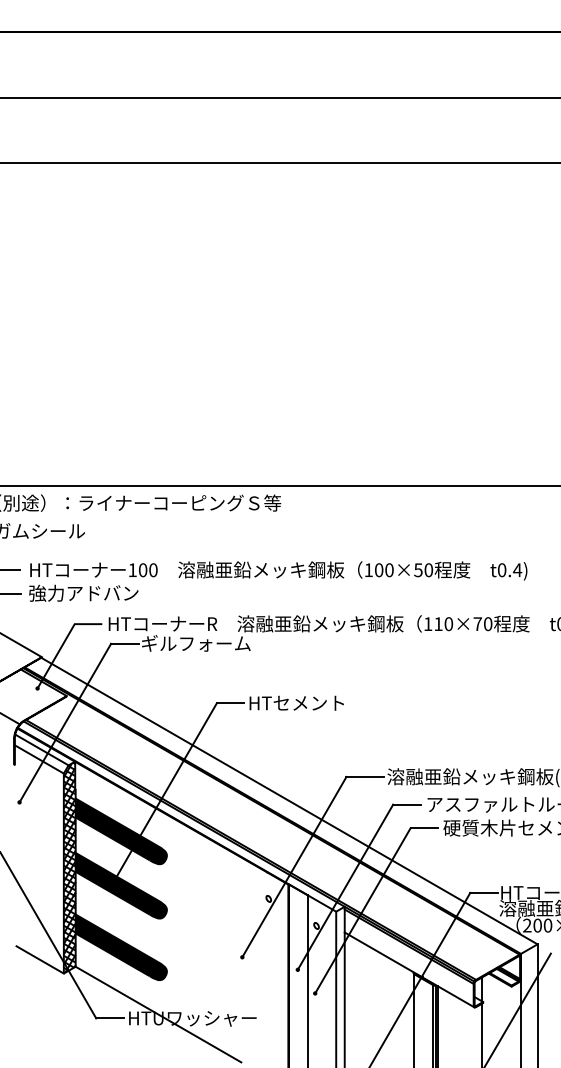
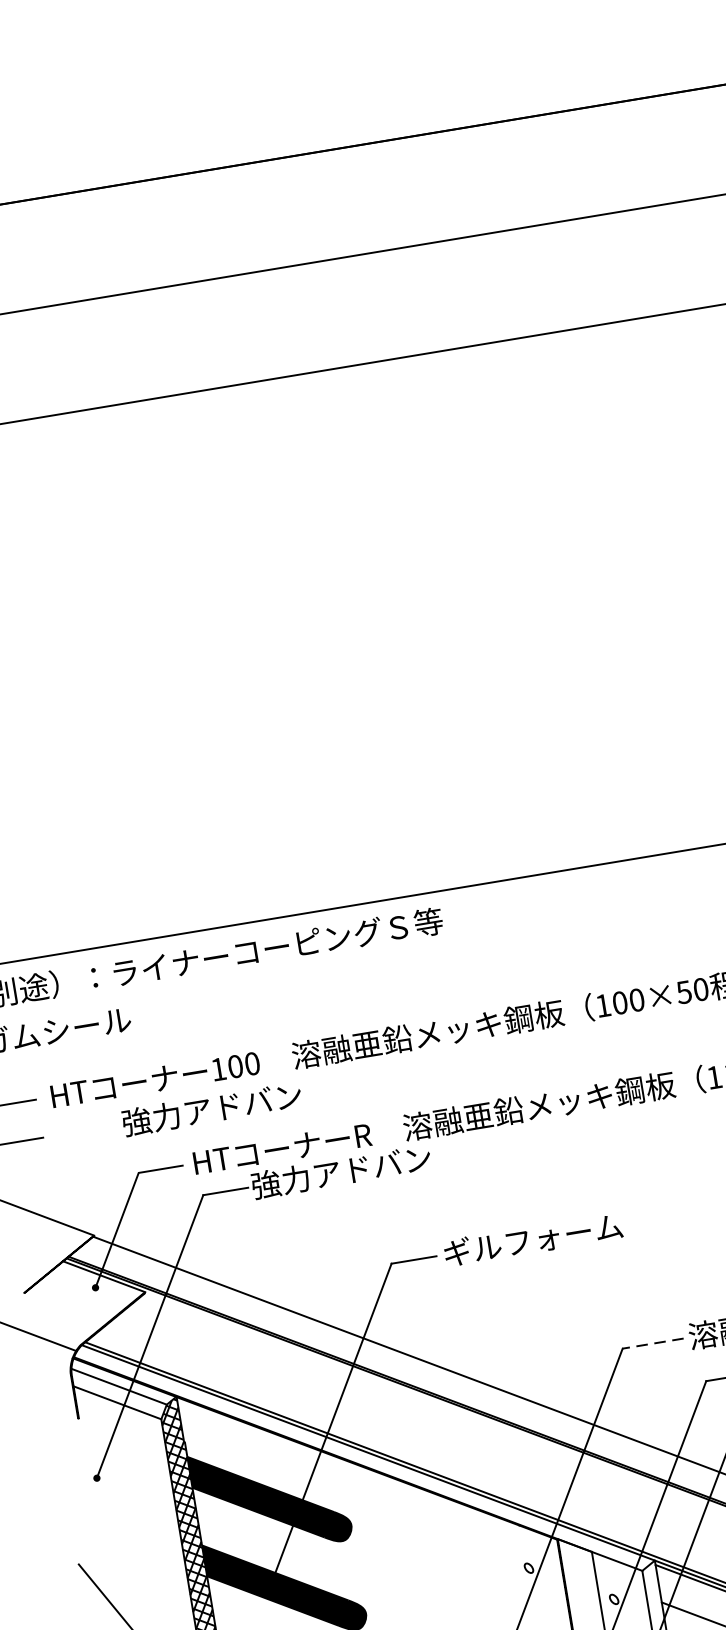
text: (83, 592) -> (211, 1107), moved
text: (195, 643) -> (340, 1171), ギルフォーム -> 強力アドバン
text: (303, 702) -> (532, 1238), HTセメント -> ギルフォーム
line: (365, 776) -> (653, 1342), solid -> dashed

